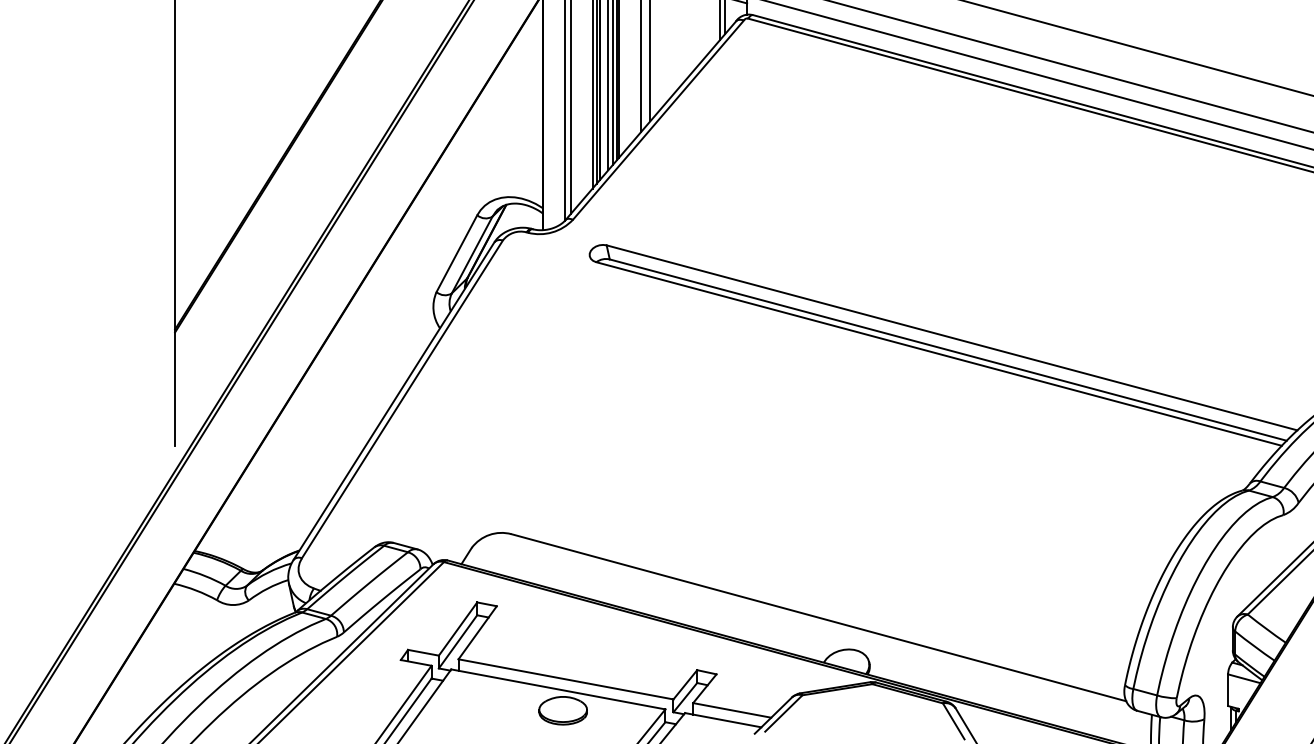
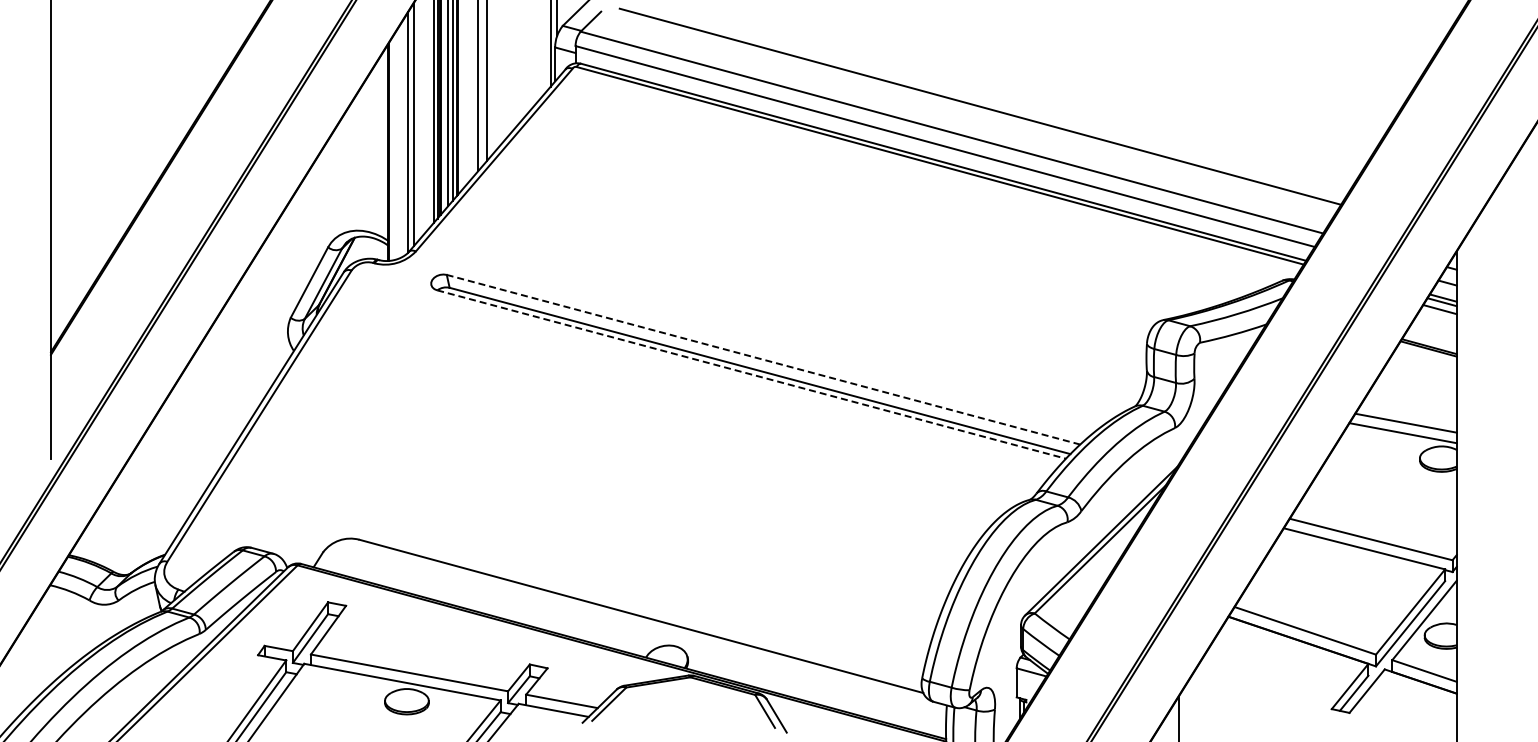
line: (951, 337) -> (763, 359), solid -> dashed
line: (940, 353) -> (752, 374), solid -> dashed

